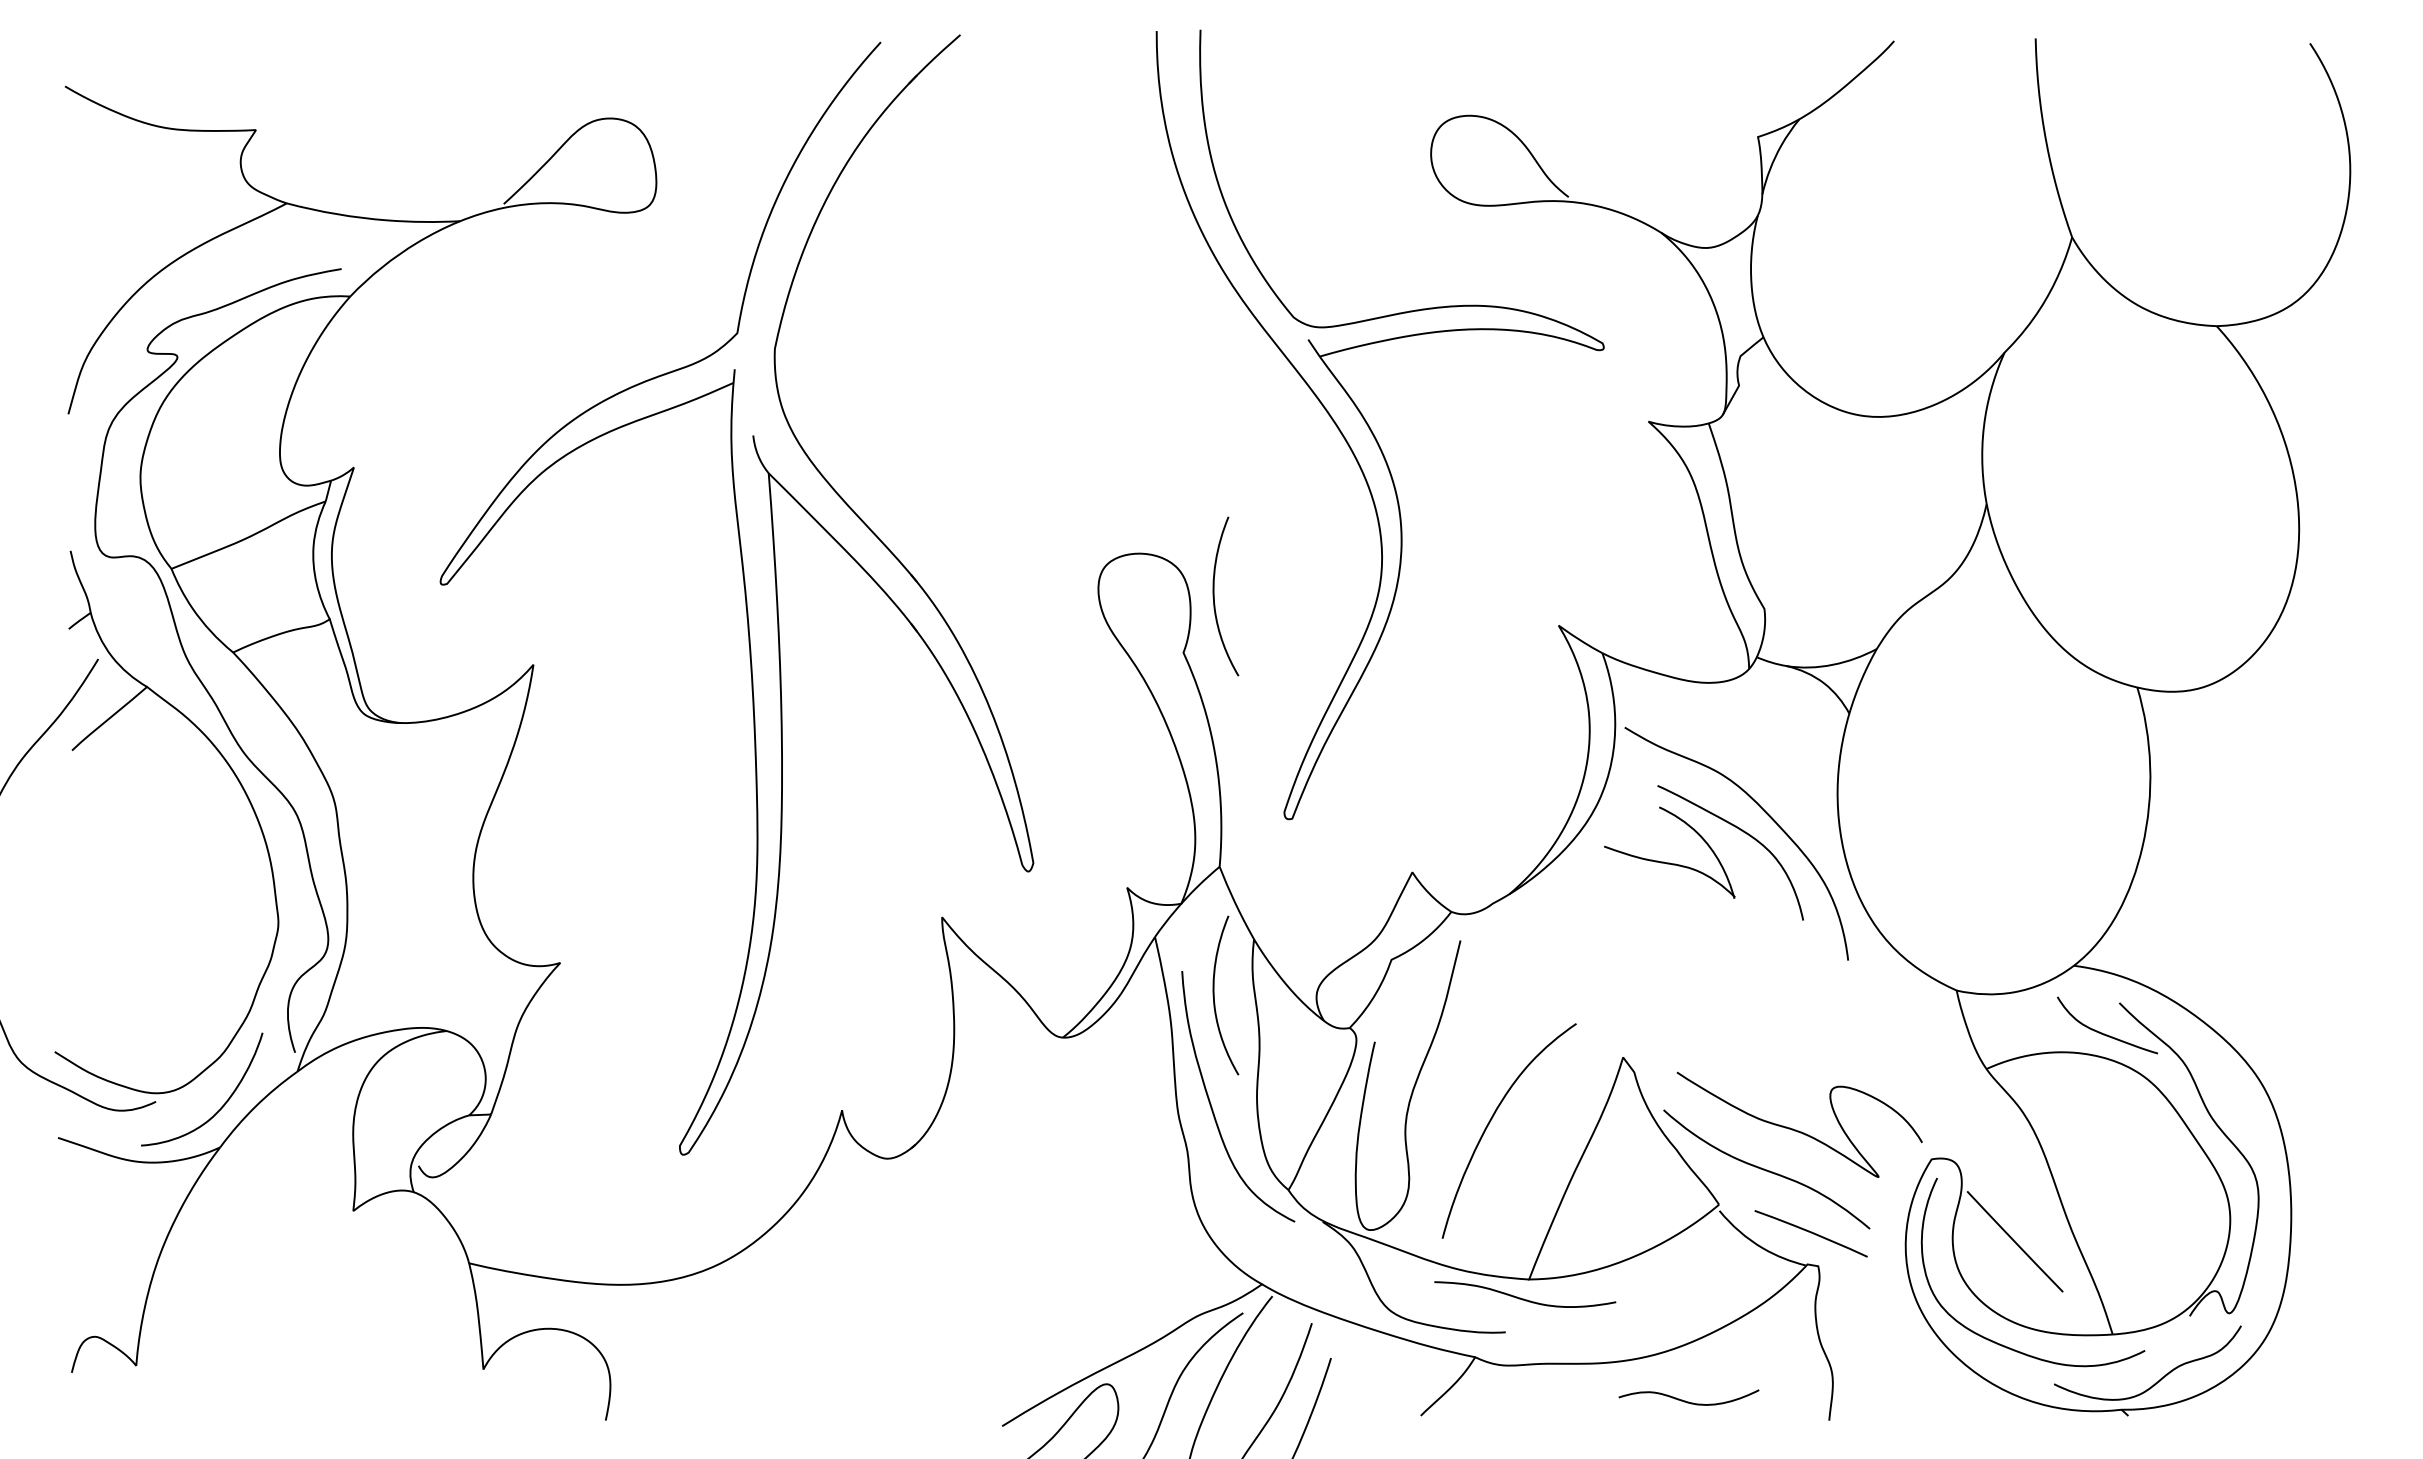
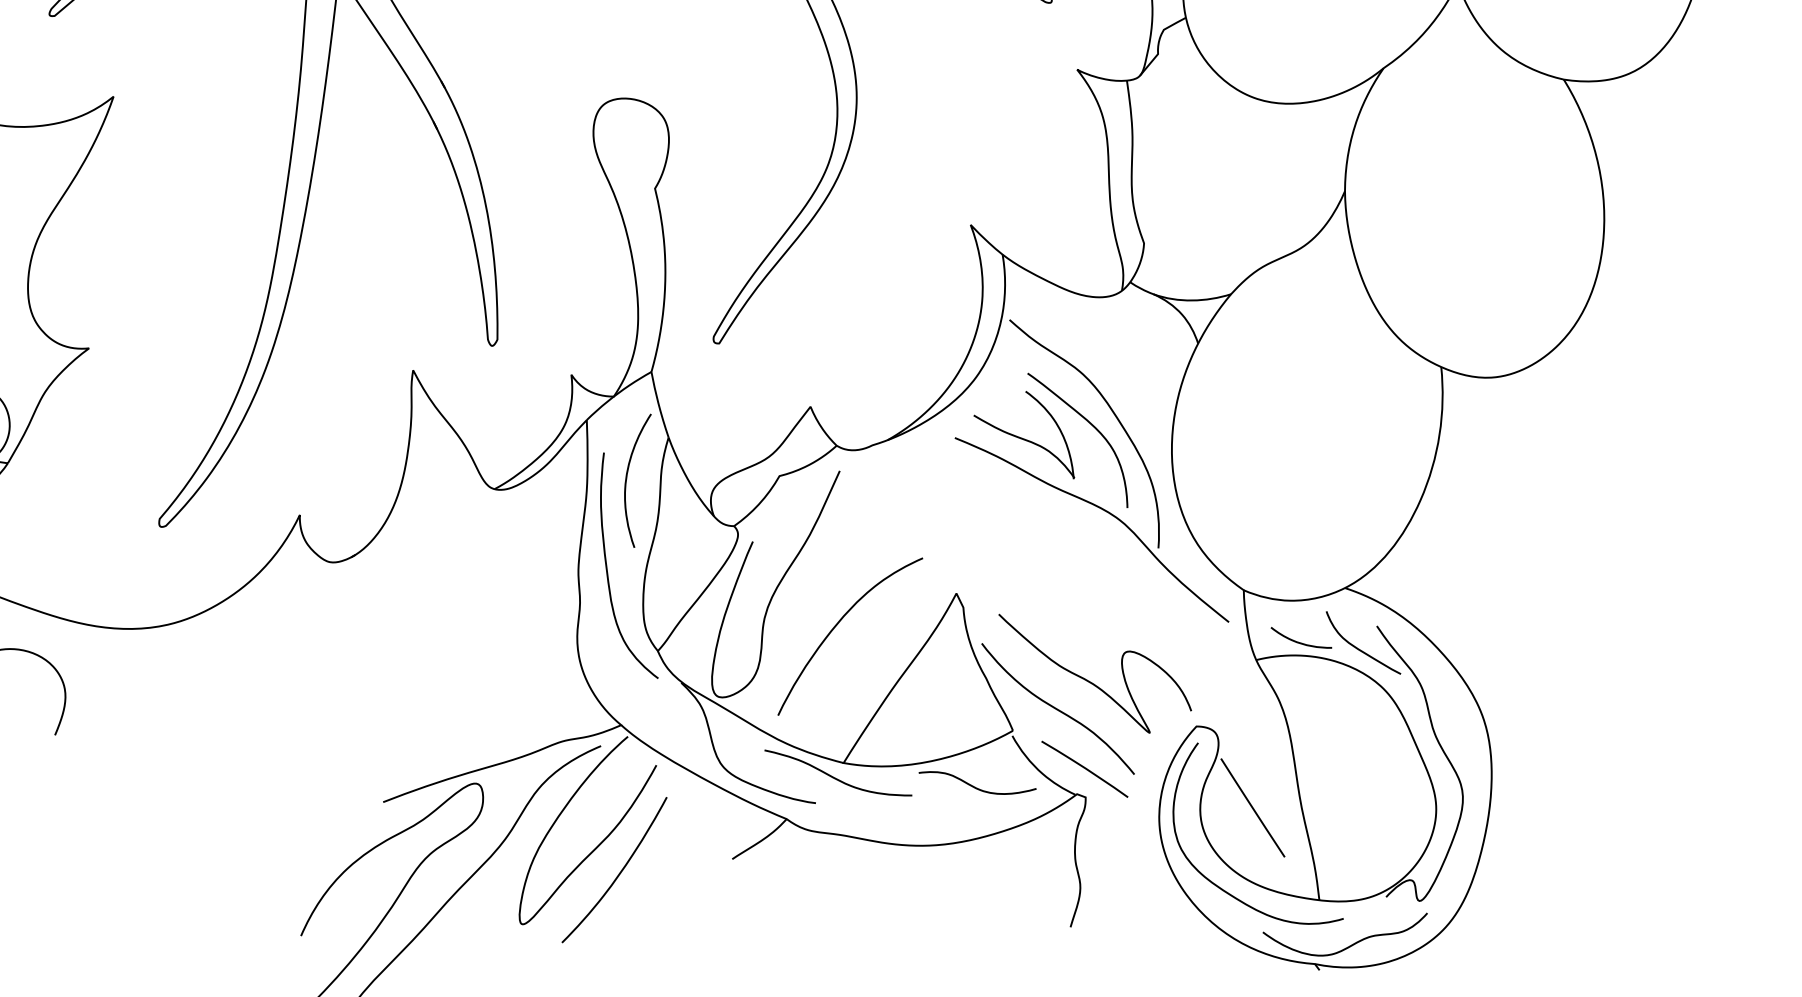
curve: (1214, 596) -> (689, 146), removed
curve: (1774, 928) -> (1102, 510), added
curve: (2034, 1038) -> (1300, 642), added
curve: (1688, 1401) -> (976, 787), moved

